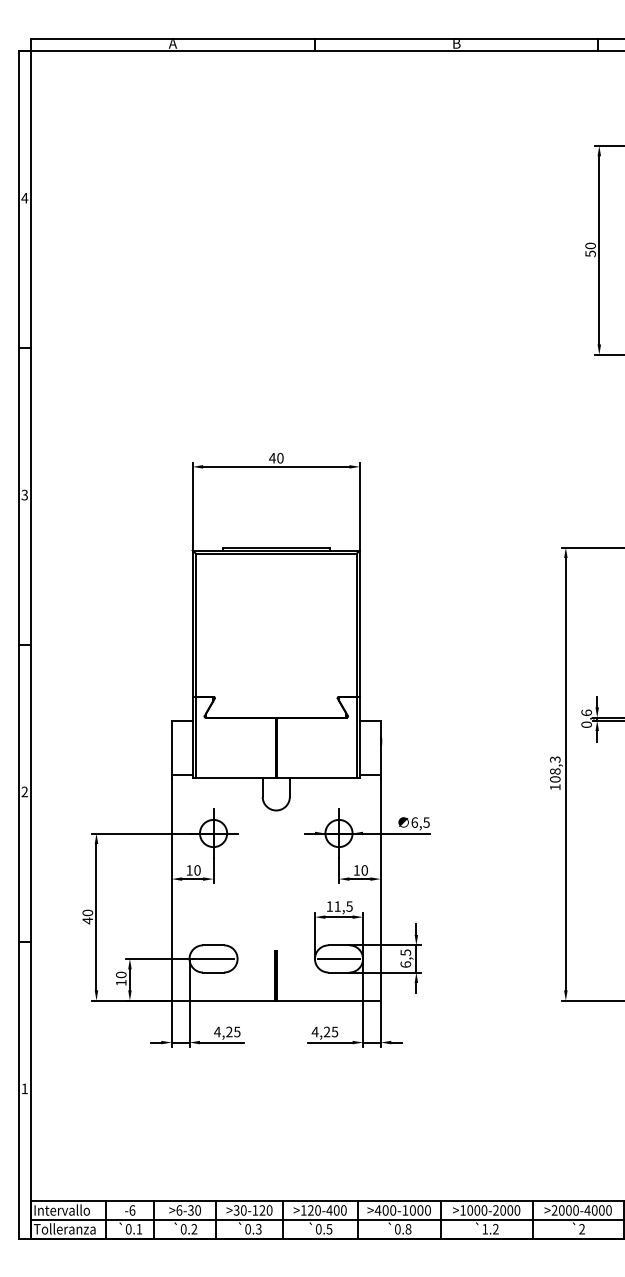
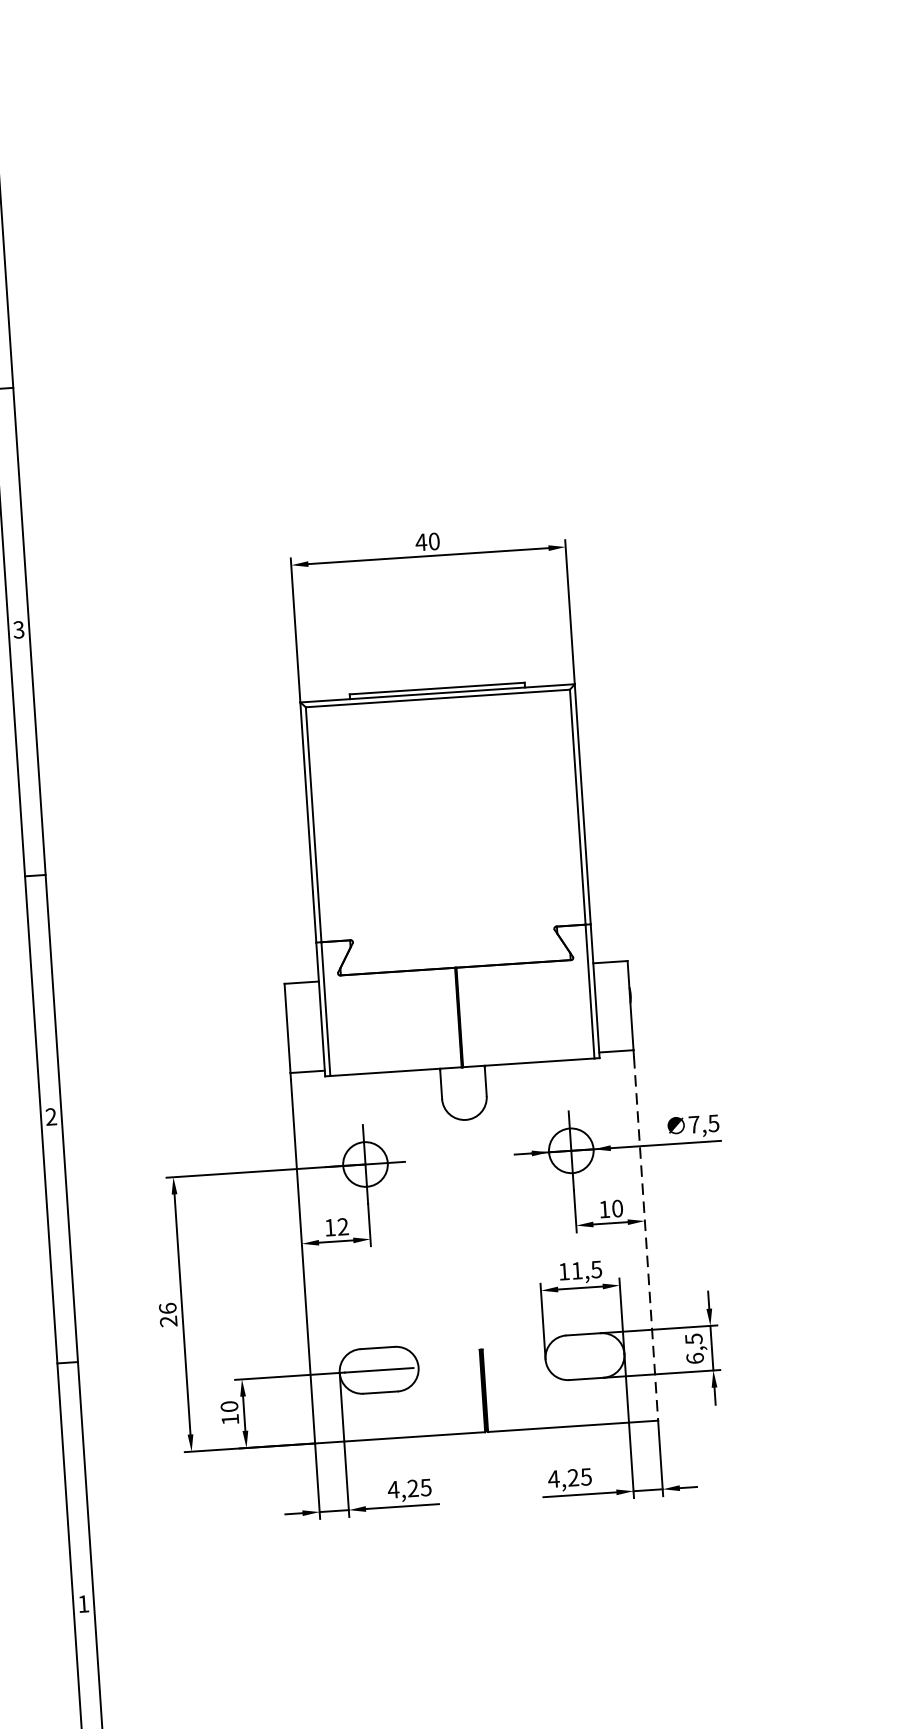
text: (414, 822) -> (693, 1124), 6,5 -> 7,5
text: (197, 870) -> (343, 1226), 10 -> 12
line: (380, 889) -> (645, 1238), solid -> dashed
text: (87, 916) -> (167, 1314), 40 -> 26
line: (338, 958) -> (584, 1355), removed

